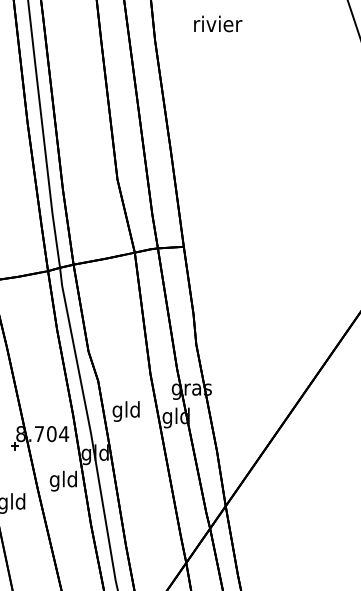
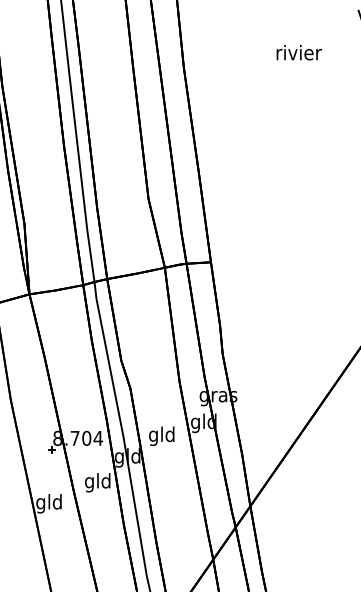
text: (217, 23) -> (298, 52), moved
text: (125, 410) -> (161, 435), moved

